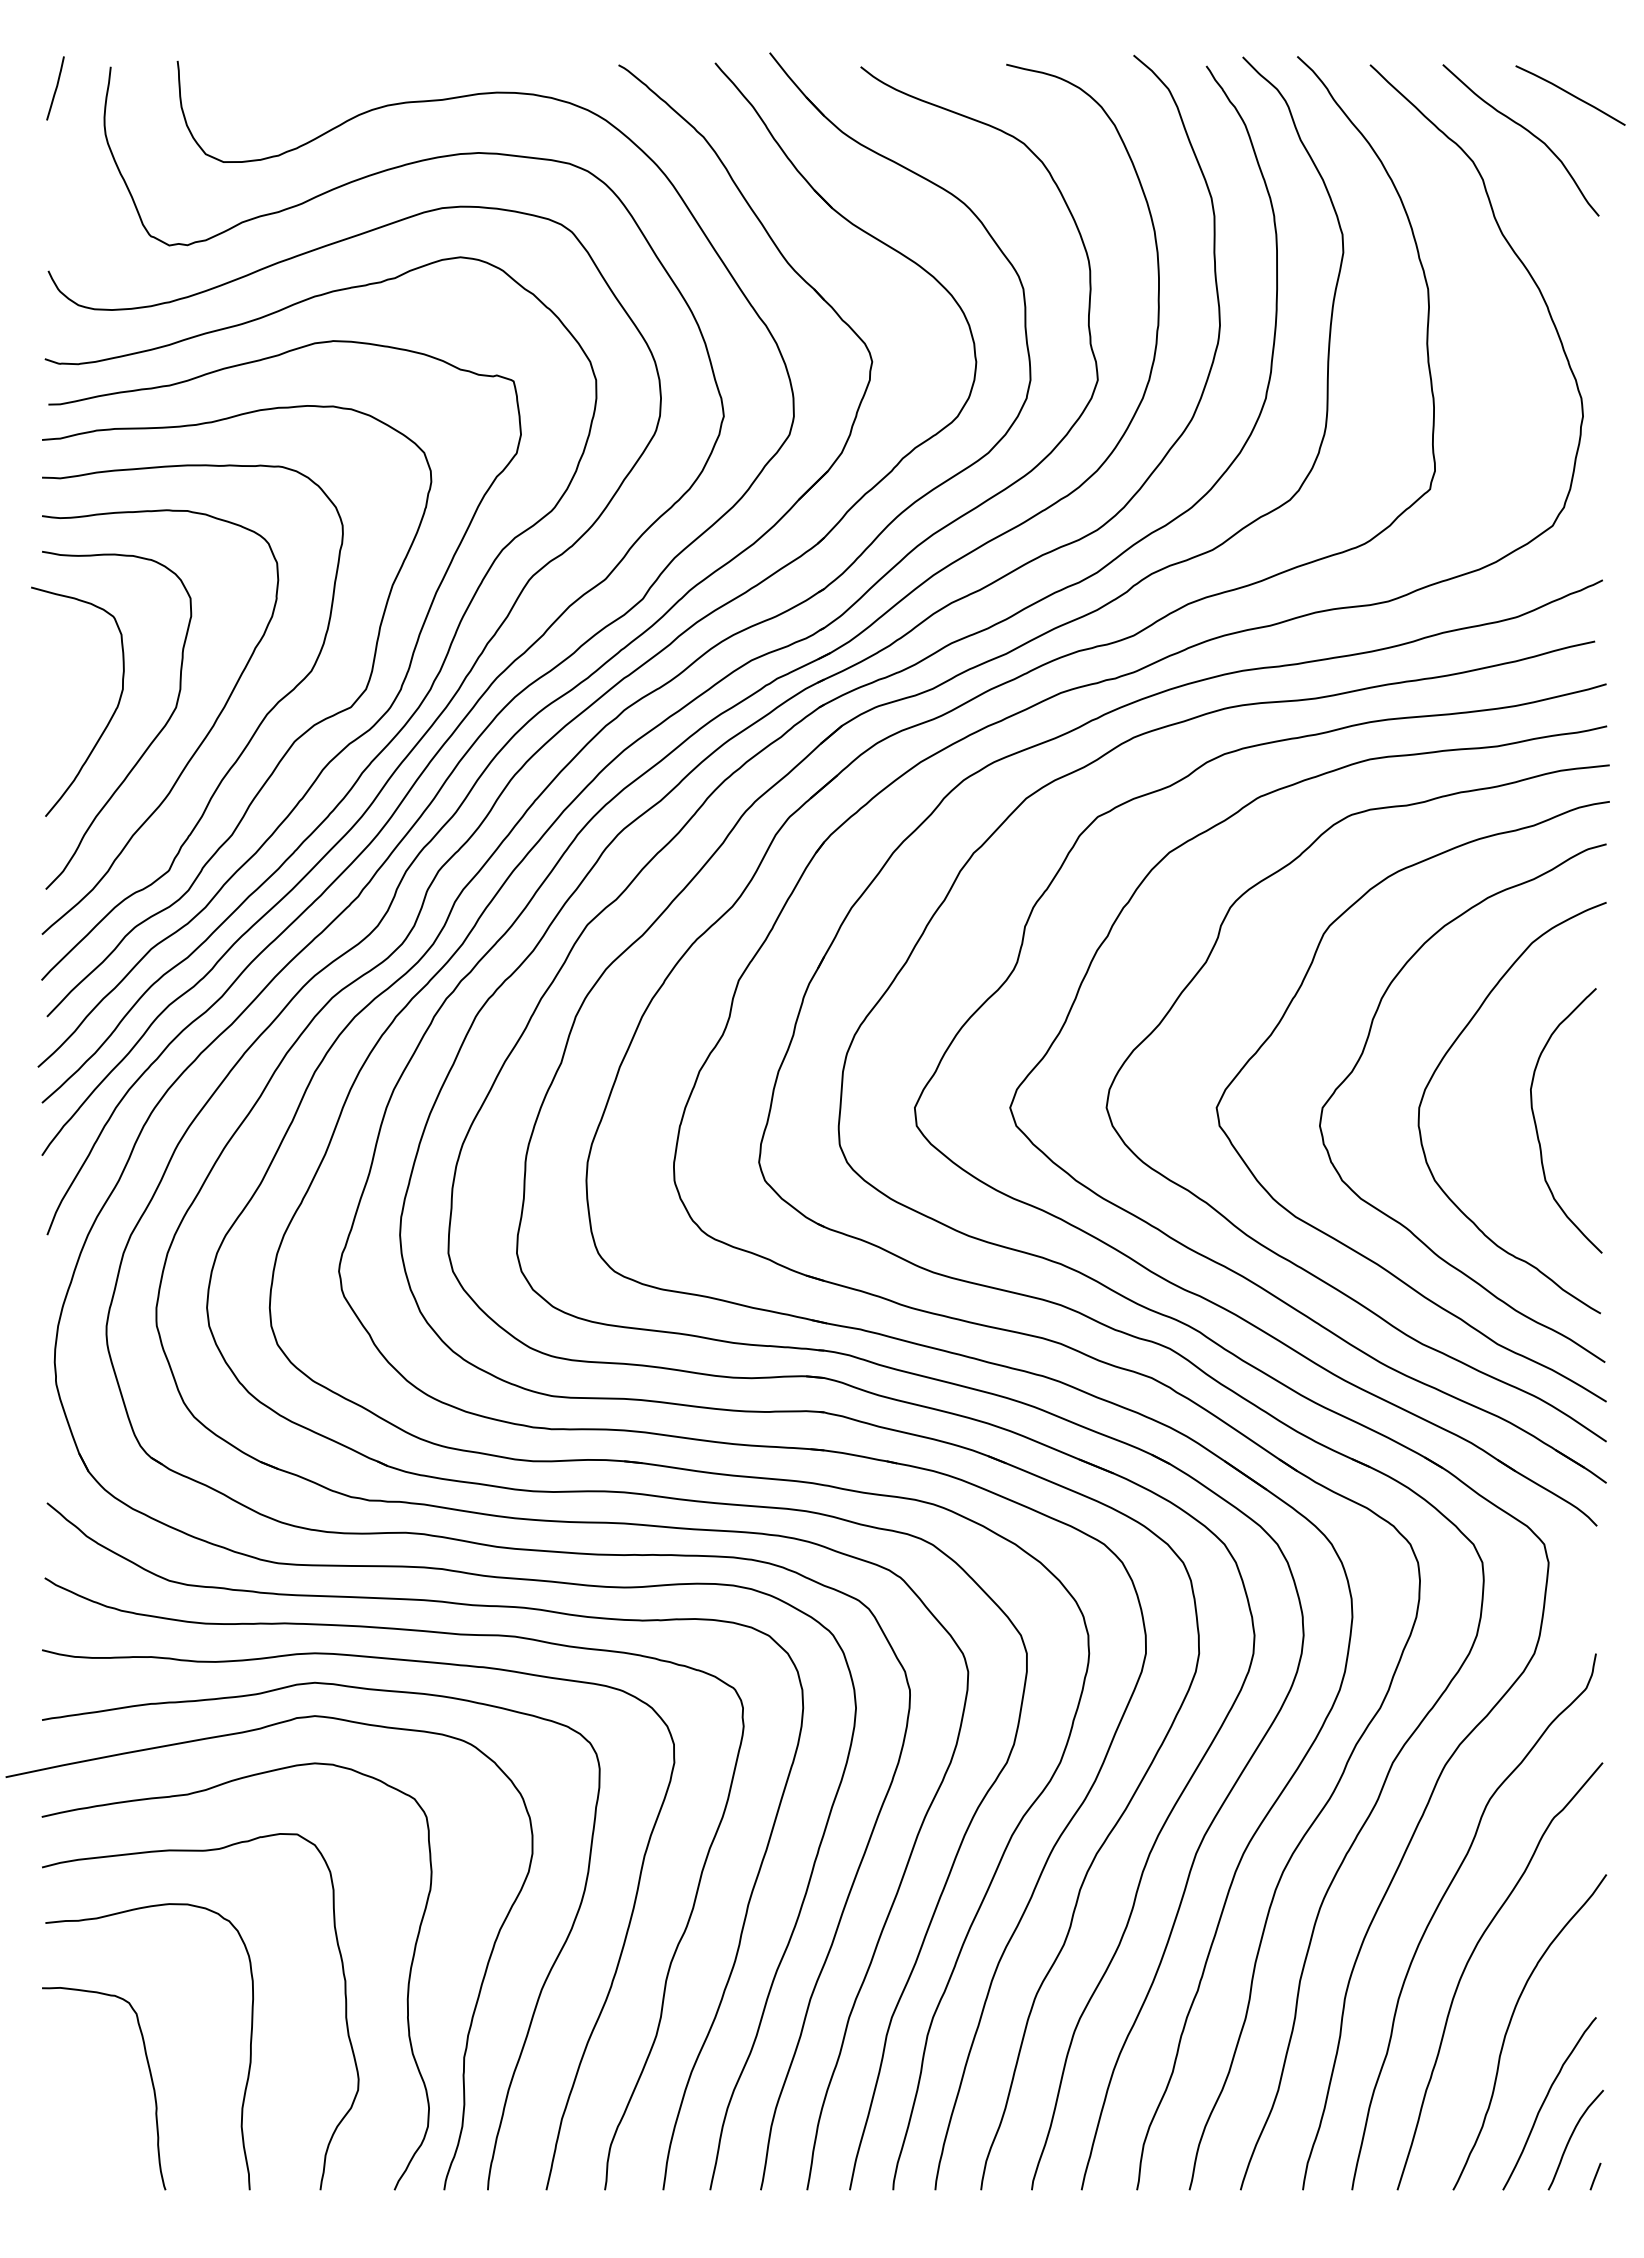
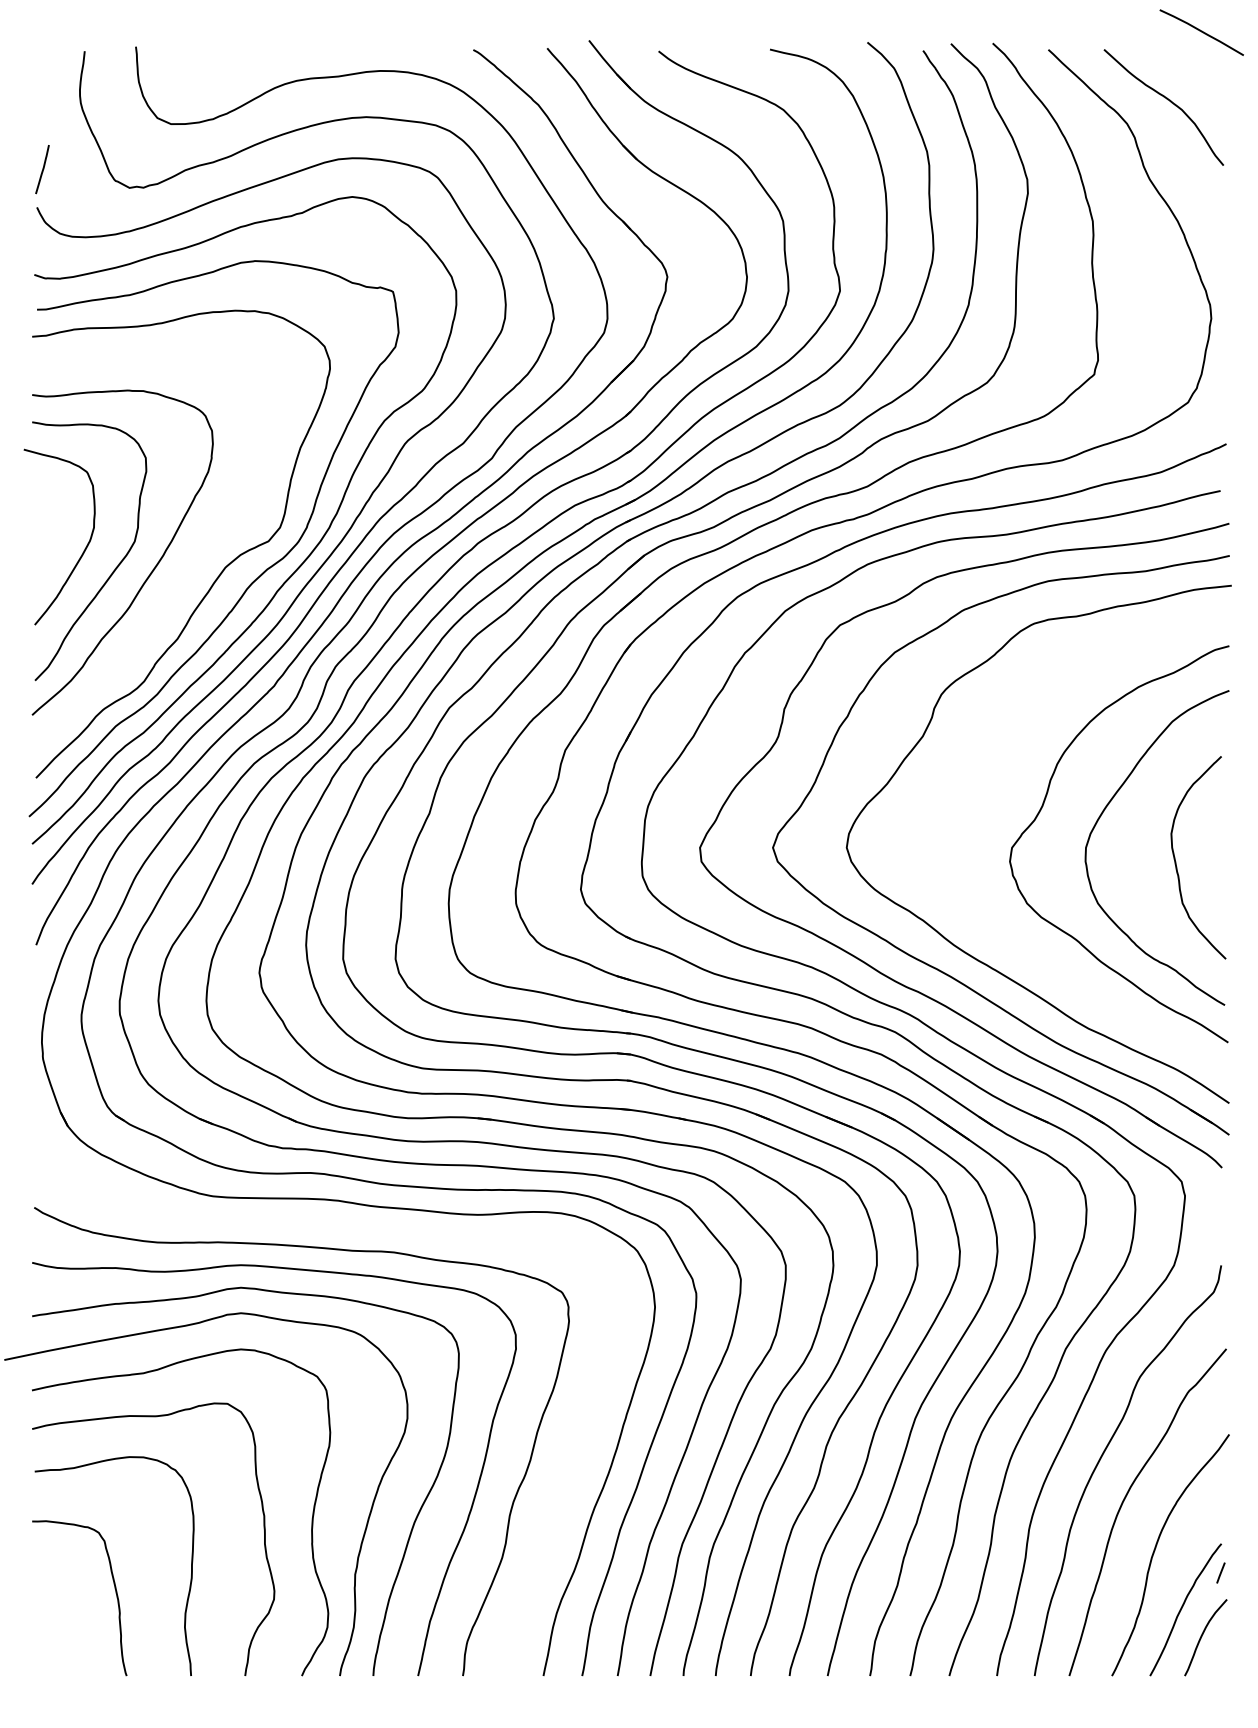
curve: (55, 88) -> (42, 169), moved
curve: (1570, 95) -> (1201, 32), moved
curve: (239, 754) -> (183, 577), removed
curve: (1279, 1024) -> (979, 784), removed
curve: (454, 1604) -> (347, 1227), removed
line: (1595, 2176) -> (1220, 1572), moved

